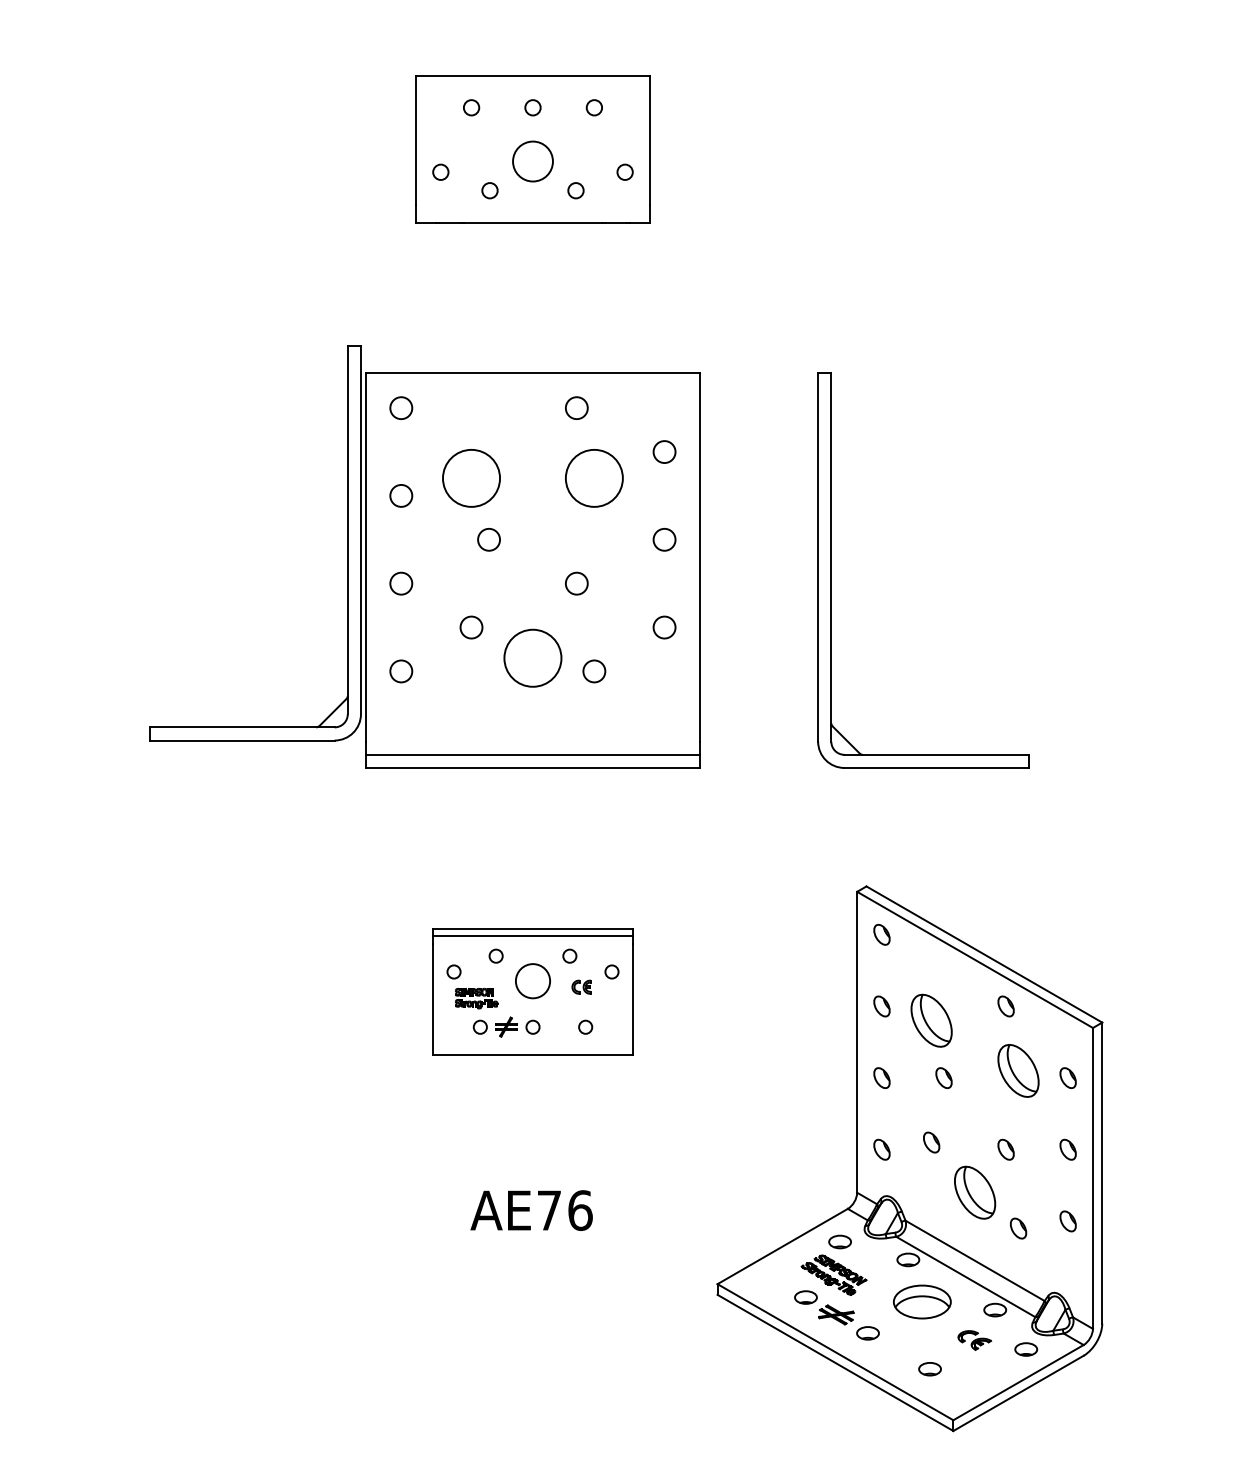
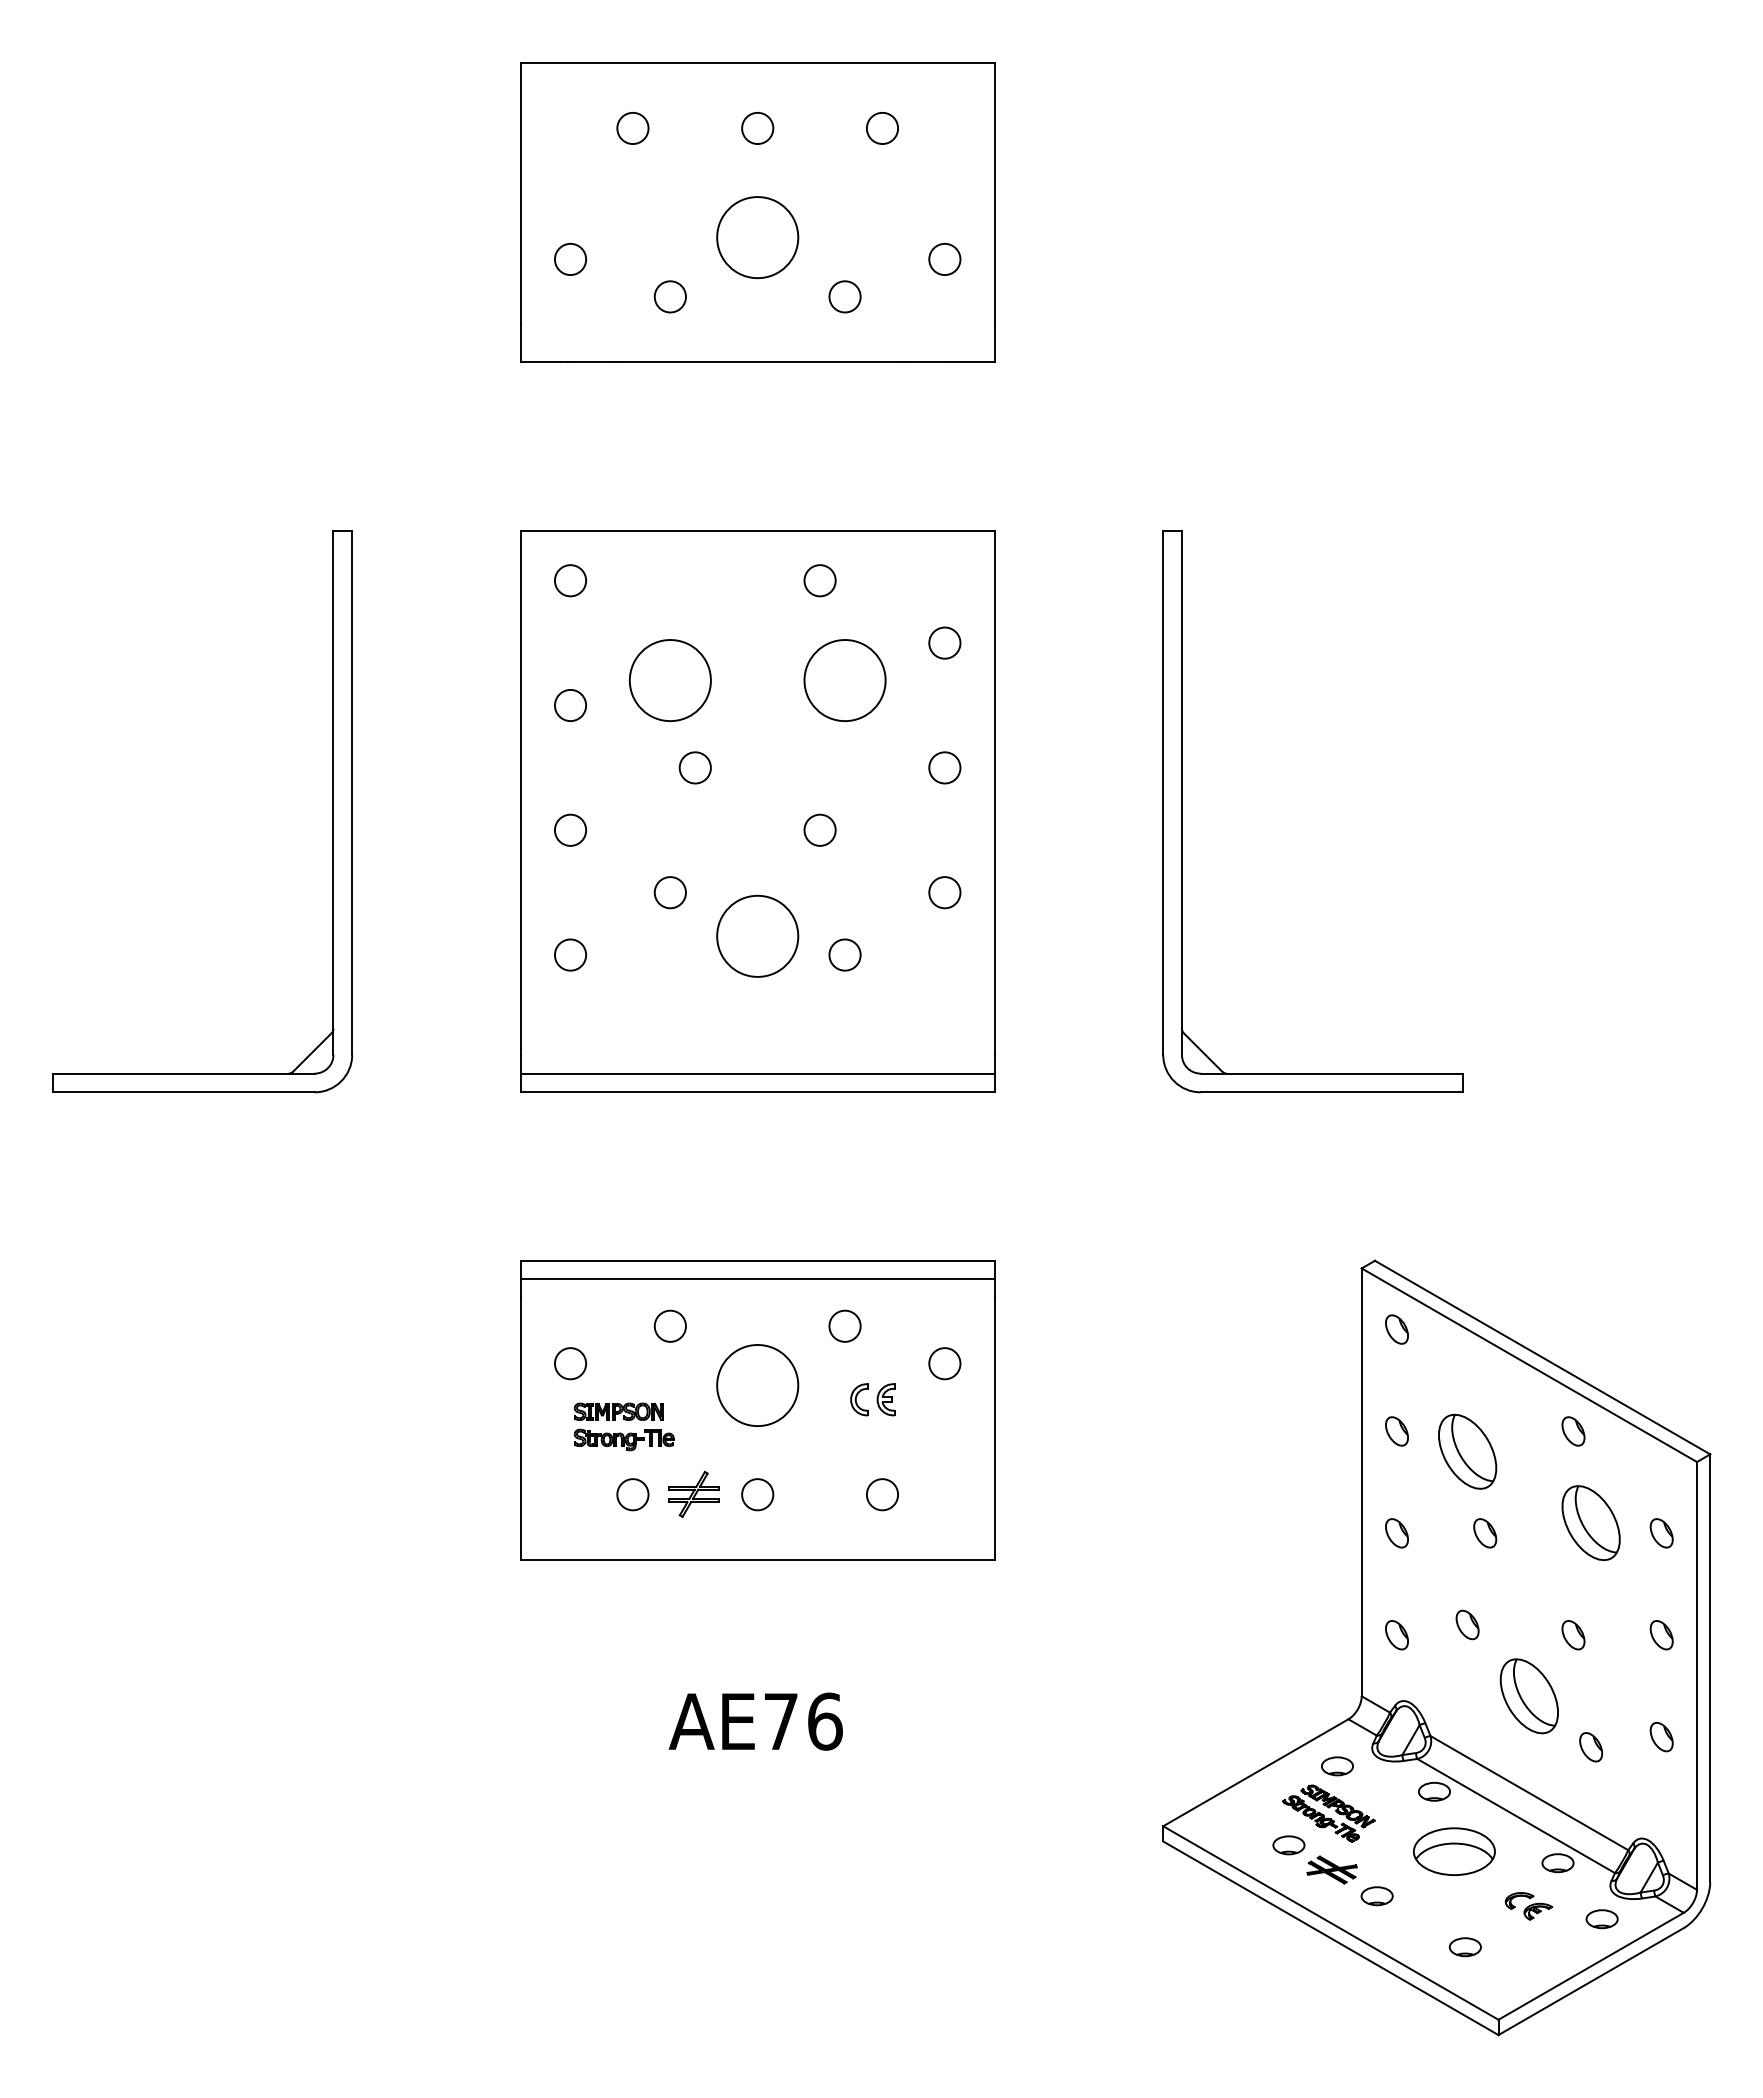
part: (532, 149) -> (757, 212), size x1.43
part: (347, 543) -> (332, 811), moved
part: (532, 991) -> (757, 1410), size x1.67
part: (909, 1158) -> (1436, 1647), moved

